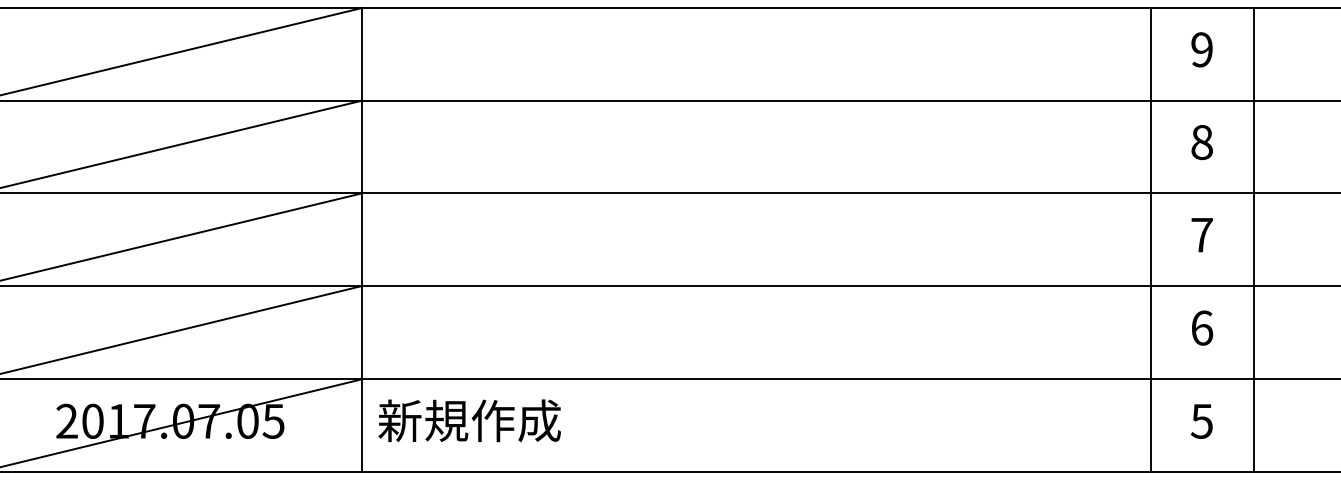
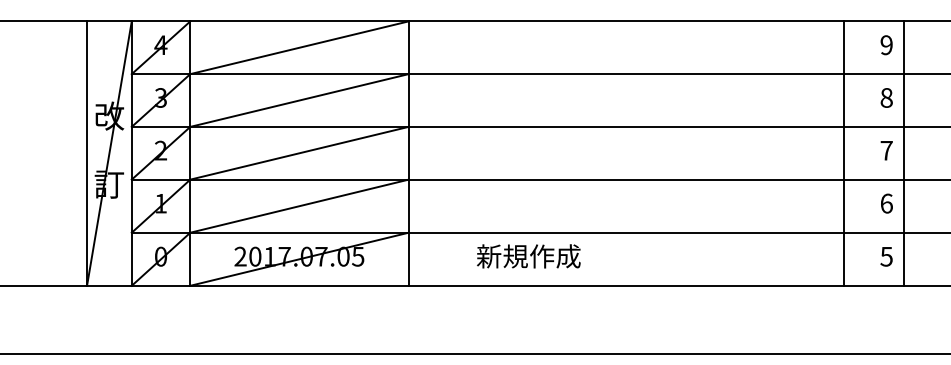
line: (1150, 240) -> (843, 153), moved
line: (1254, 240) -> (904, 153), moved
text: (469, 420) -> (528, 256), moved

